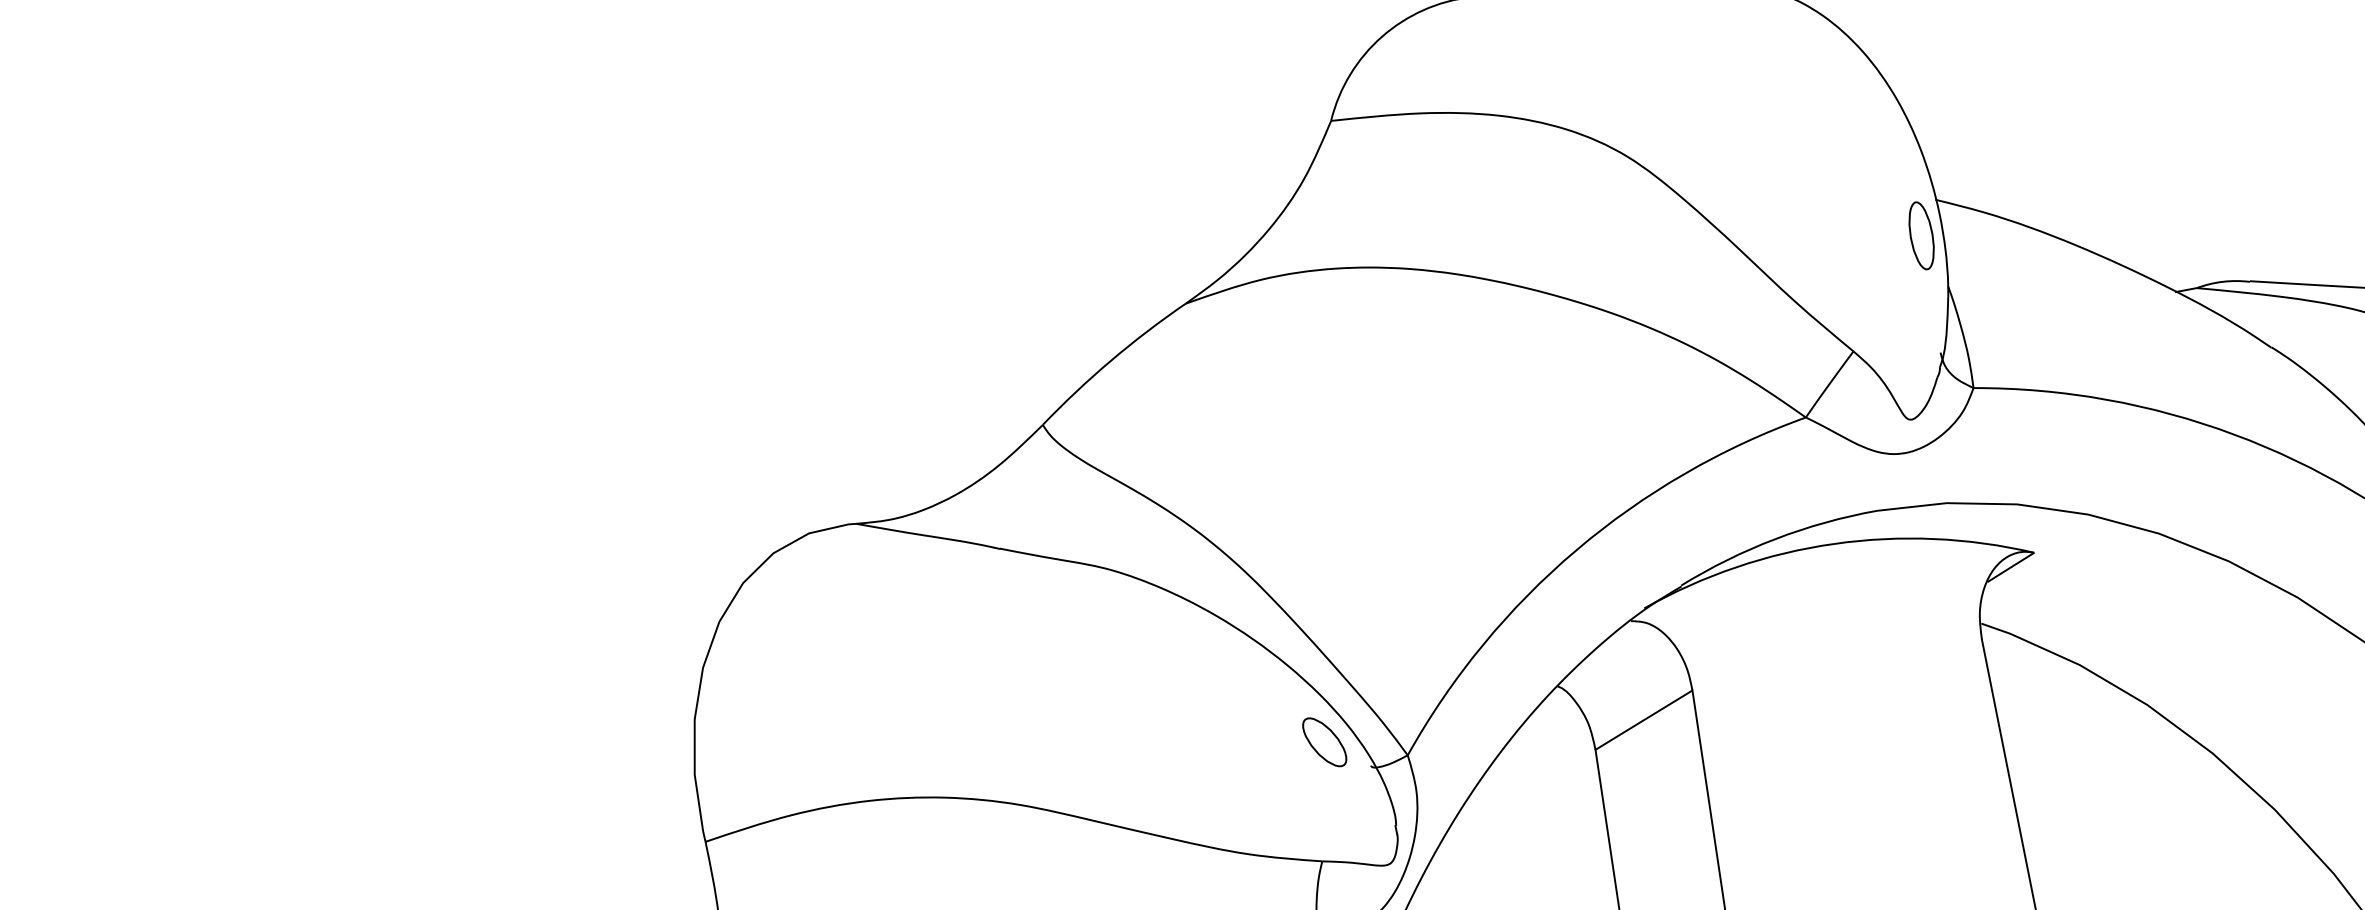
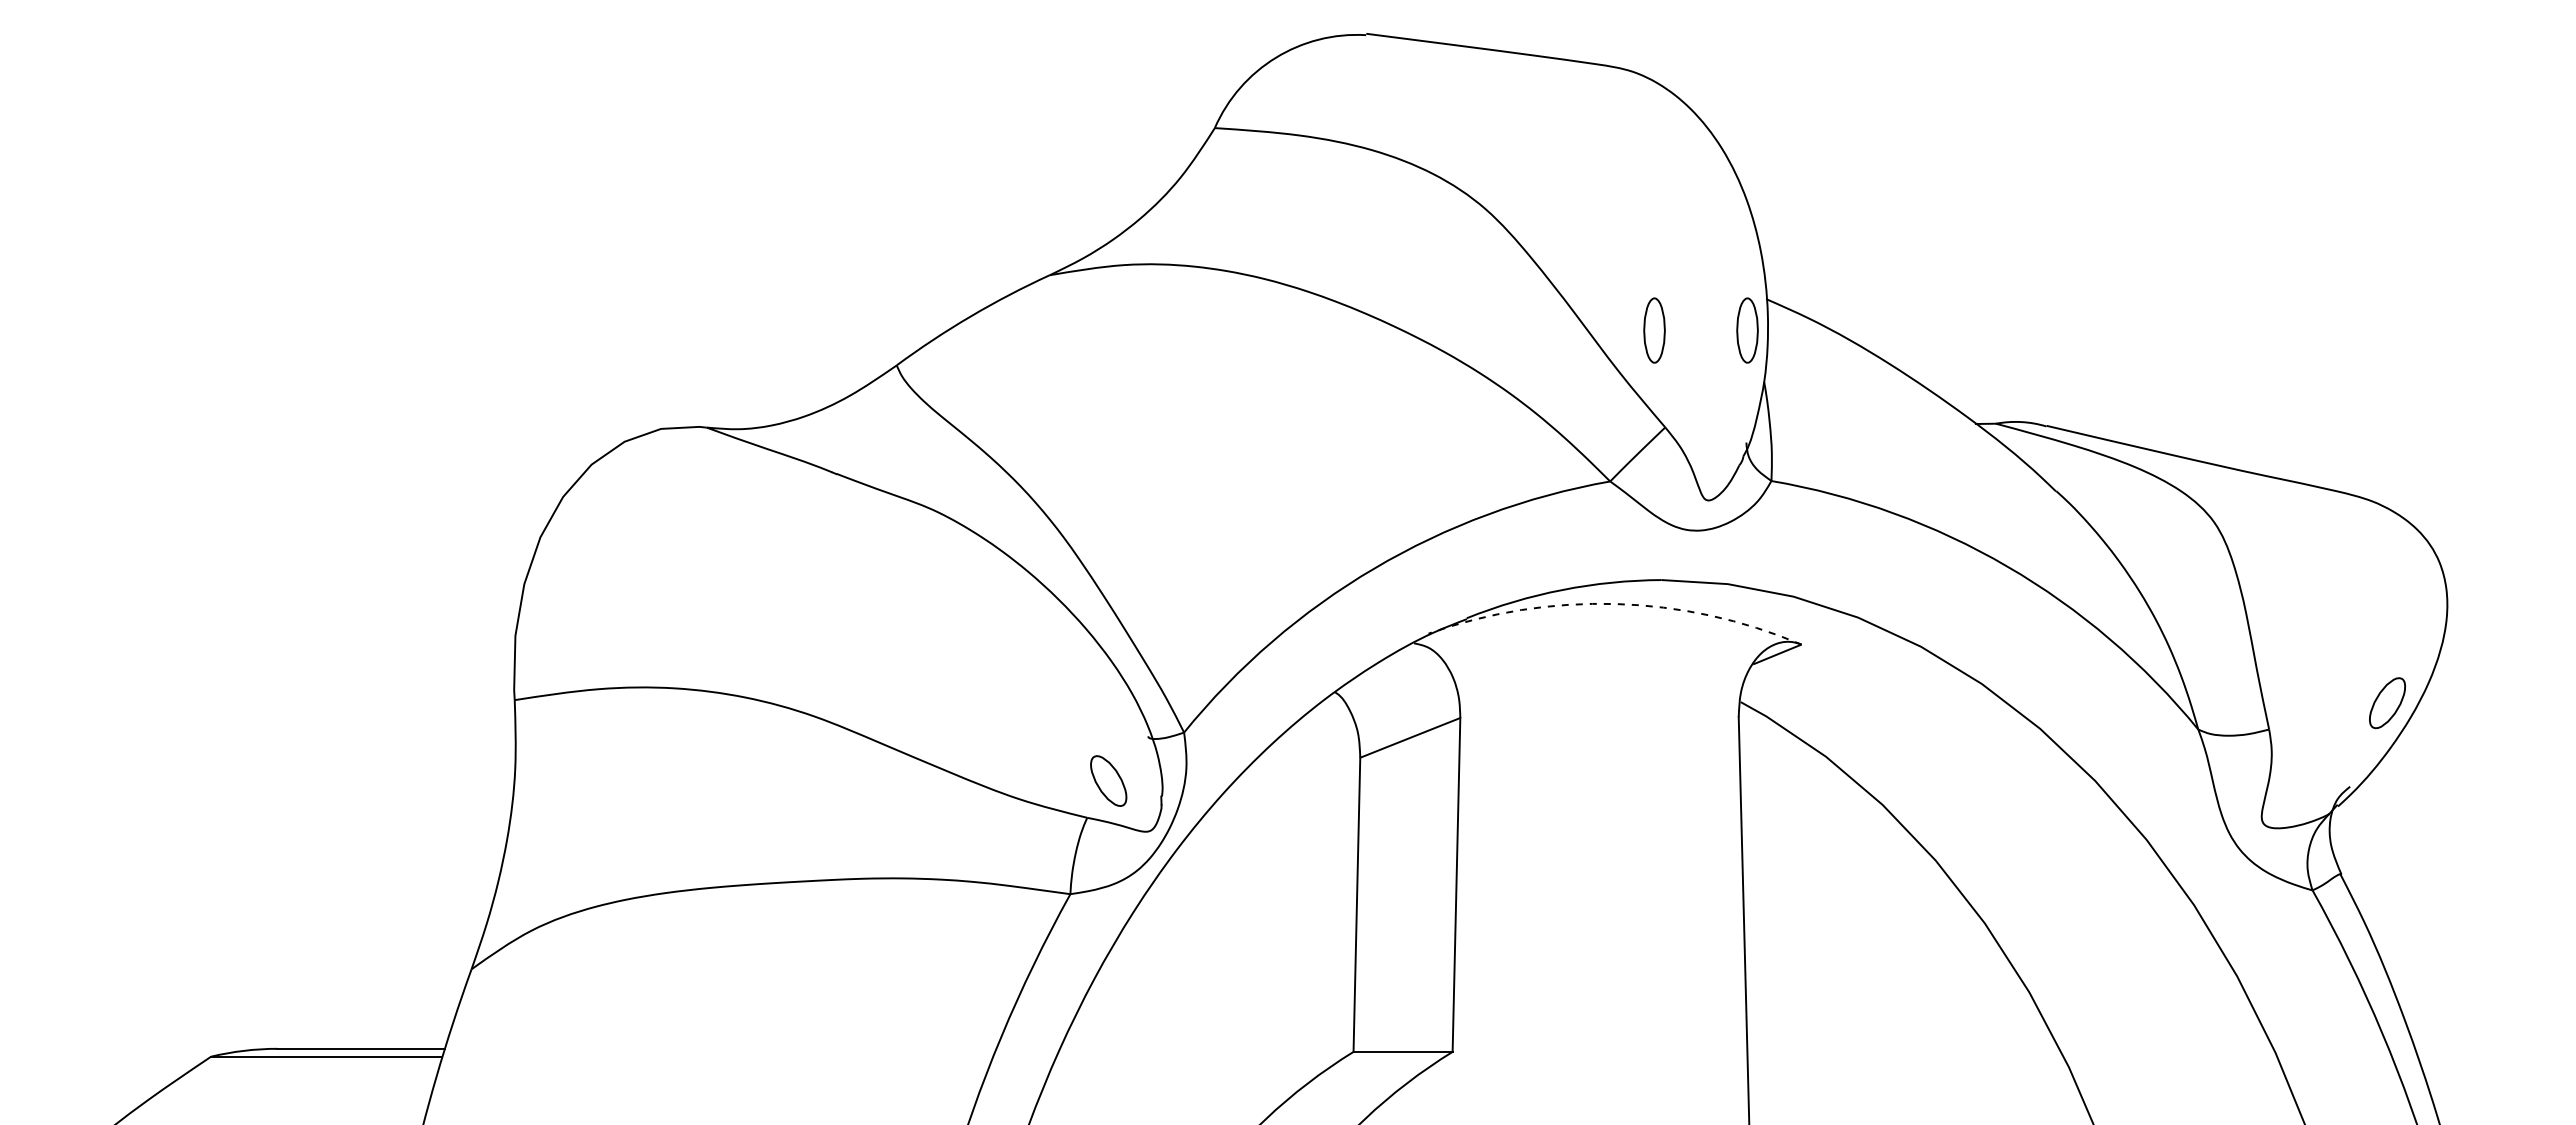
part: (1824, 252) -> (1654, 330), added
arc: (1834, 544) -> (1616, 604), solid -> dashed
part: (1324, 741) -> (1108, 780), moved

